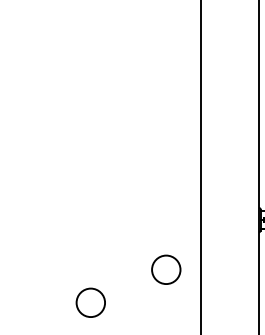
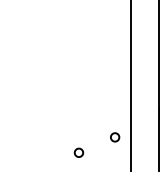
circle: (167, 270) -> (115, 137), size x0.62
circle: (89, 301) -> (78, 152), size x0.62

